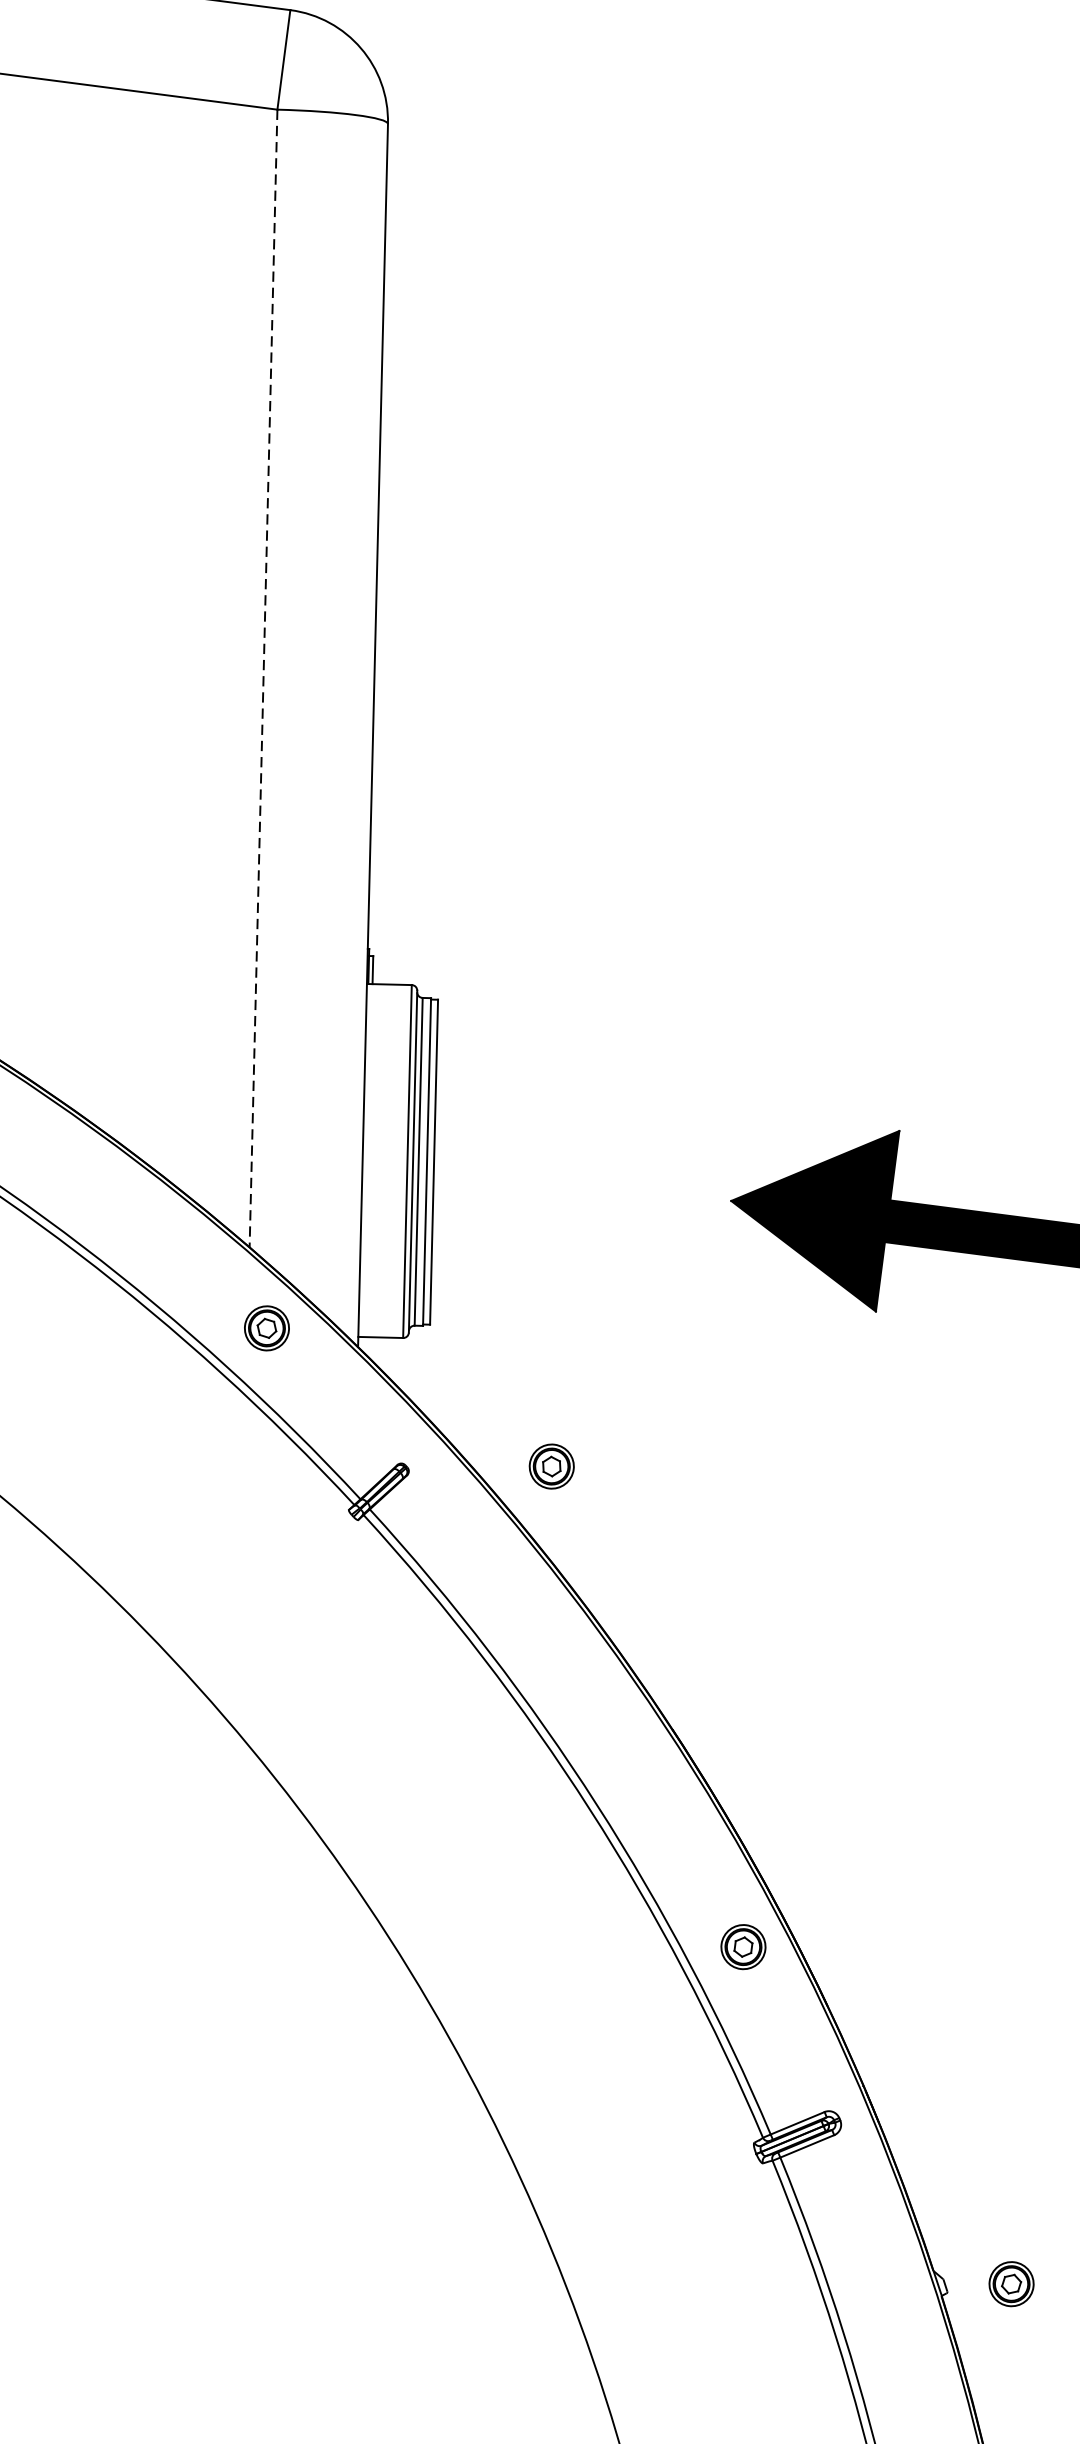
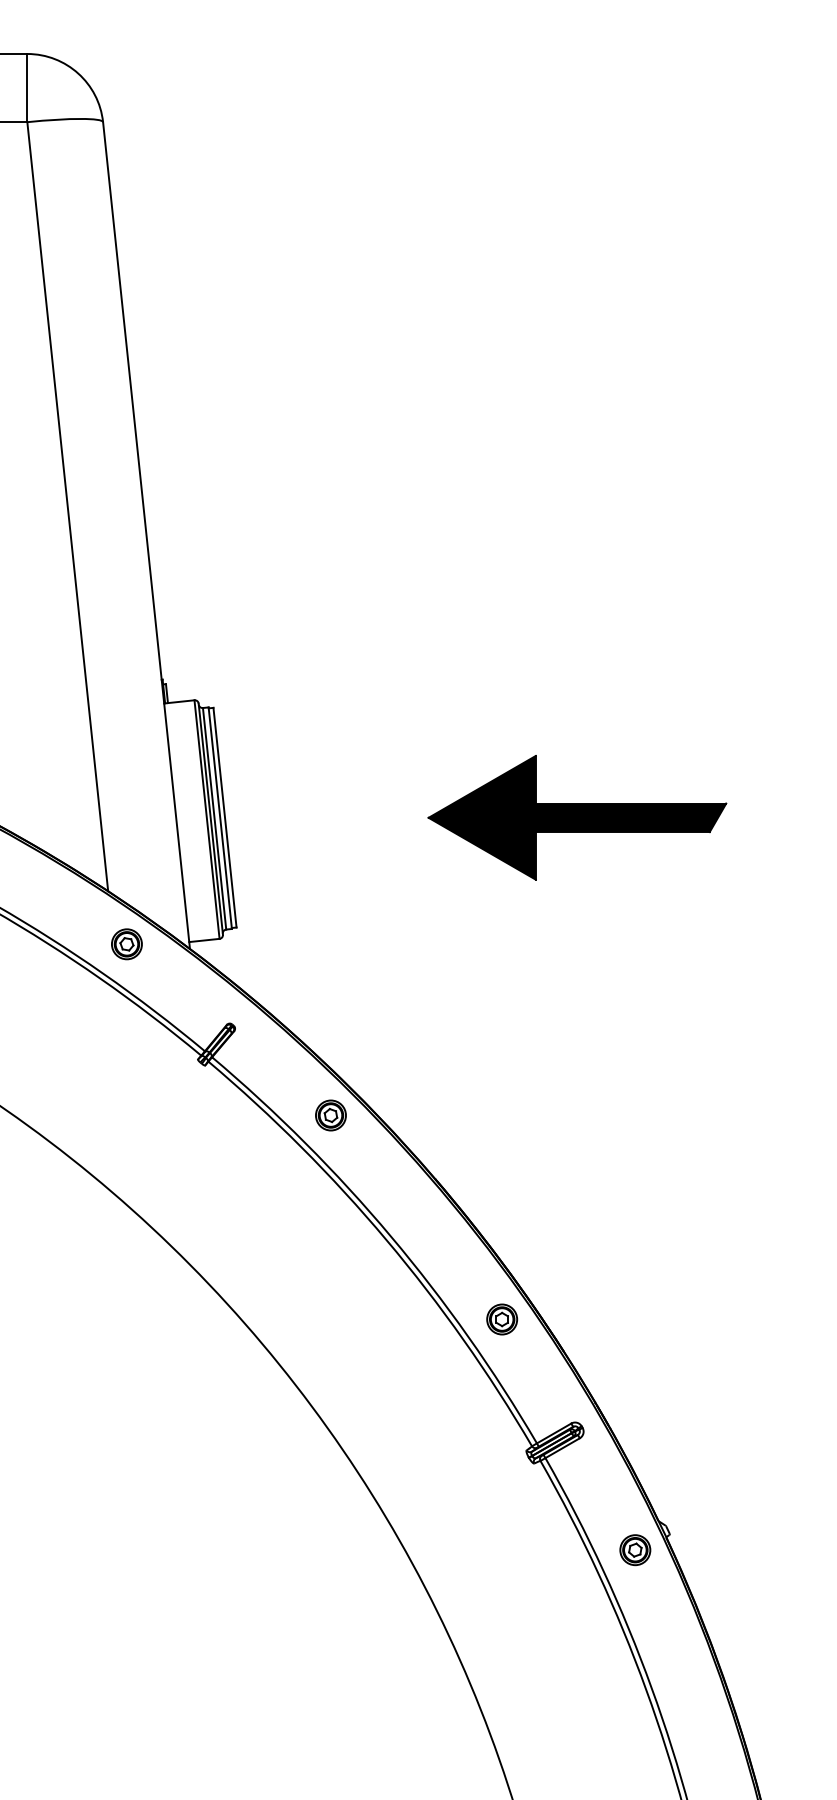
line: (263, 678) -> (67, 506), dashed -> solid
part: (551, 1466) -> (330, 1115), moved
part: (1011, 2284) -> (635, 1550), moved

